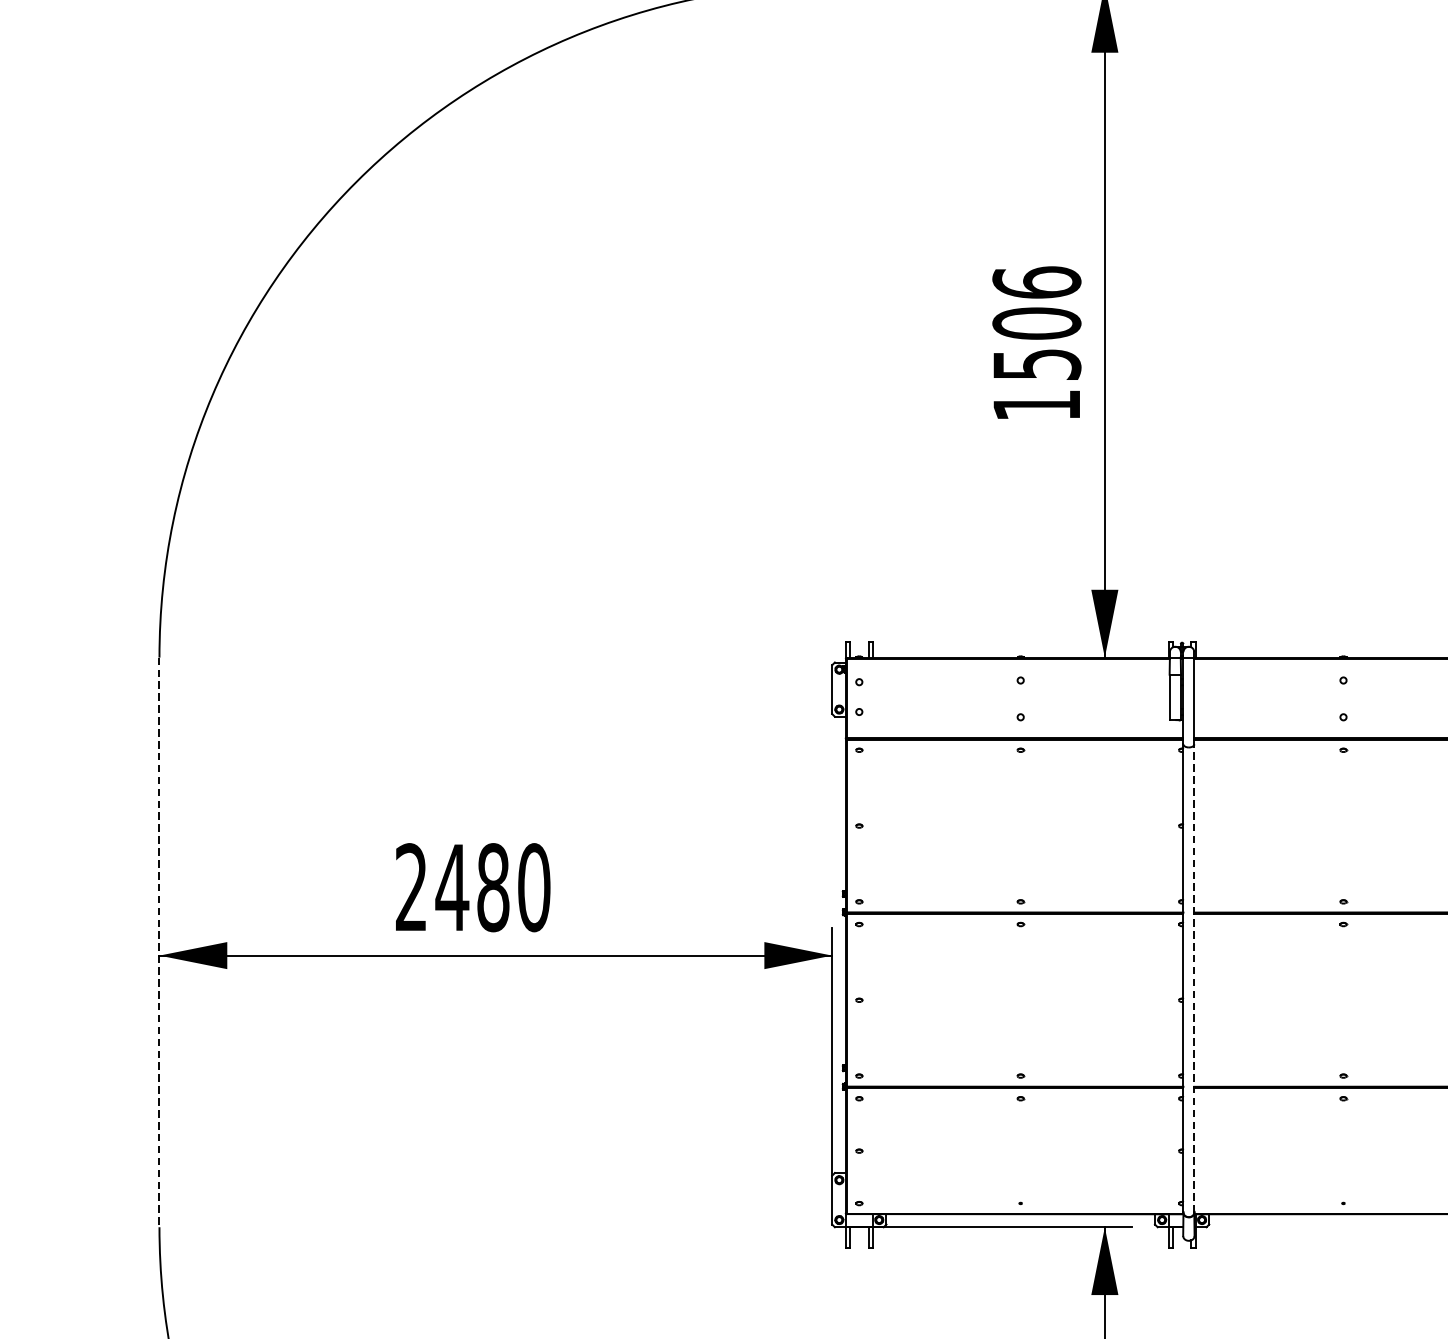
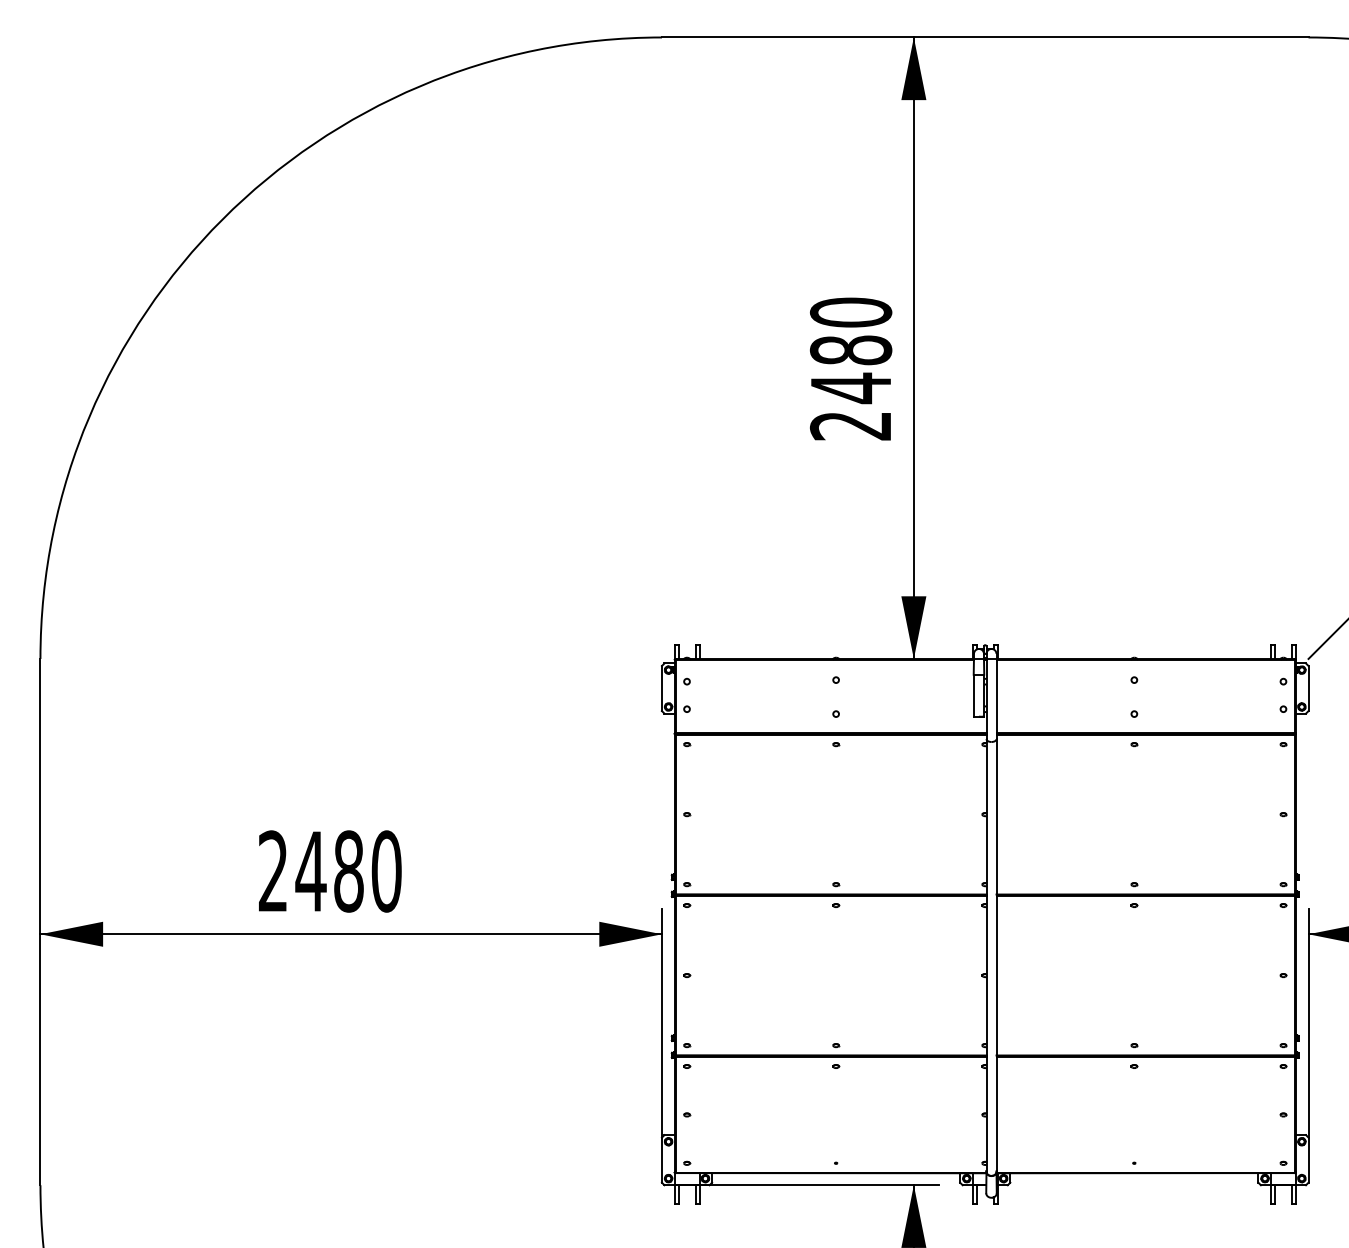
text: (1036, 343) -> (850, 368), 1506 -> 2480
line: (159, 942) -> (40, 922), dashed -> solid
line: (1194, 977) -> (996, 954), dashed -> solid

